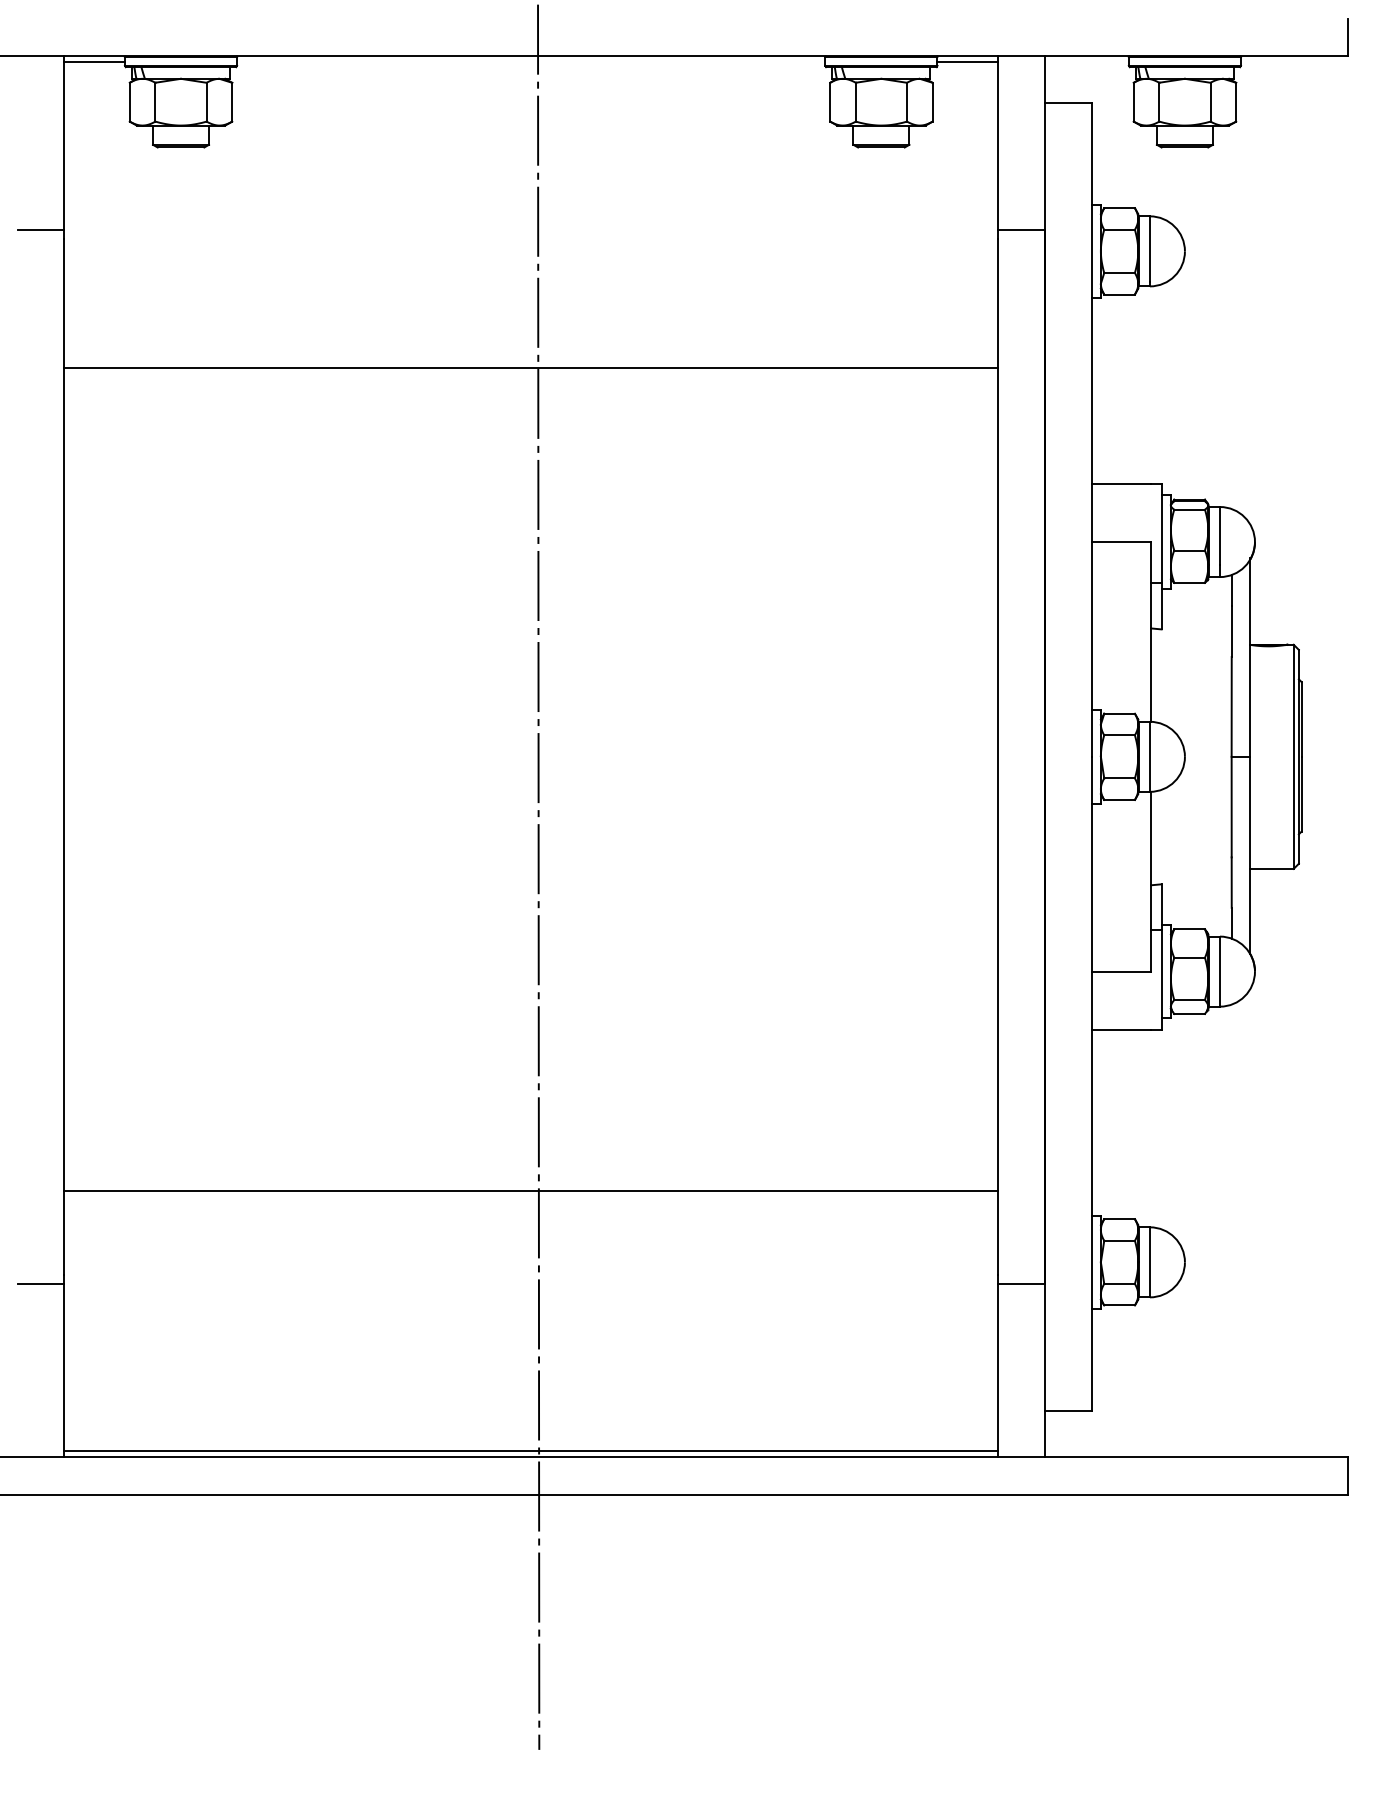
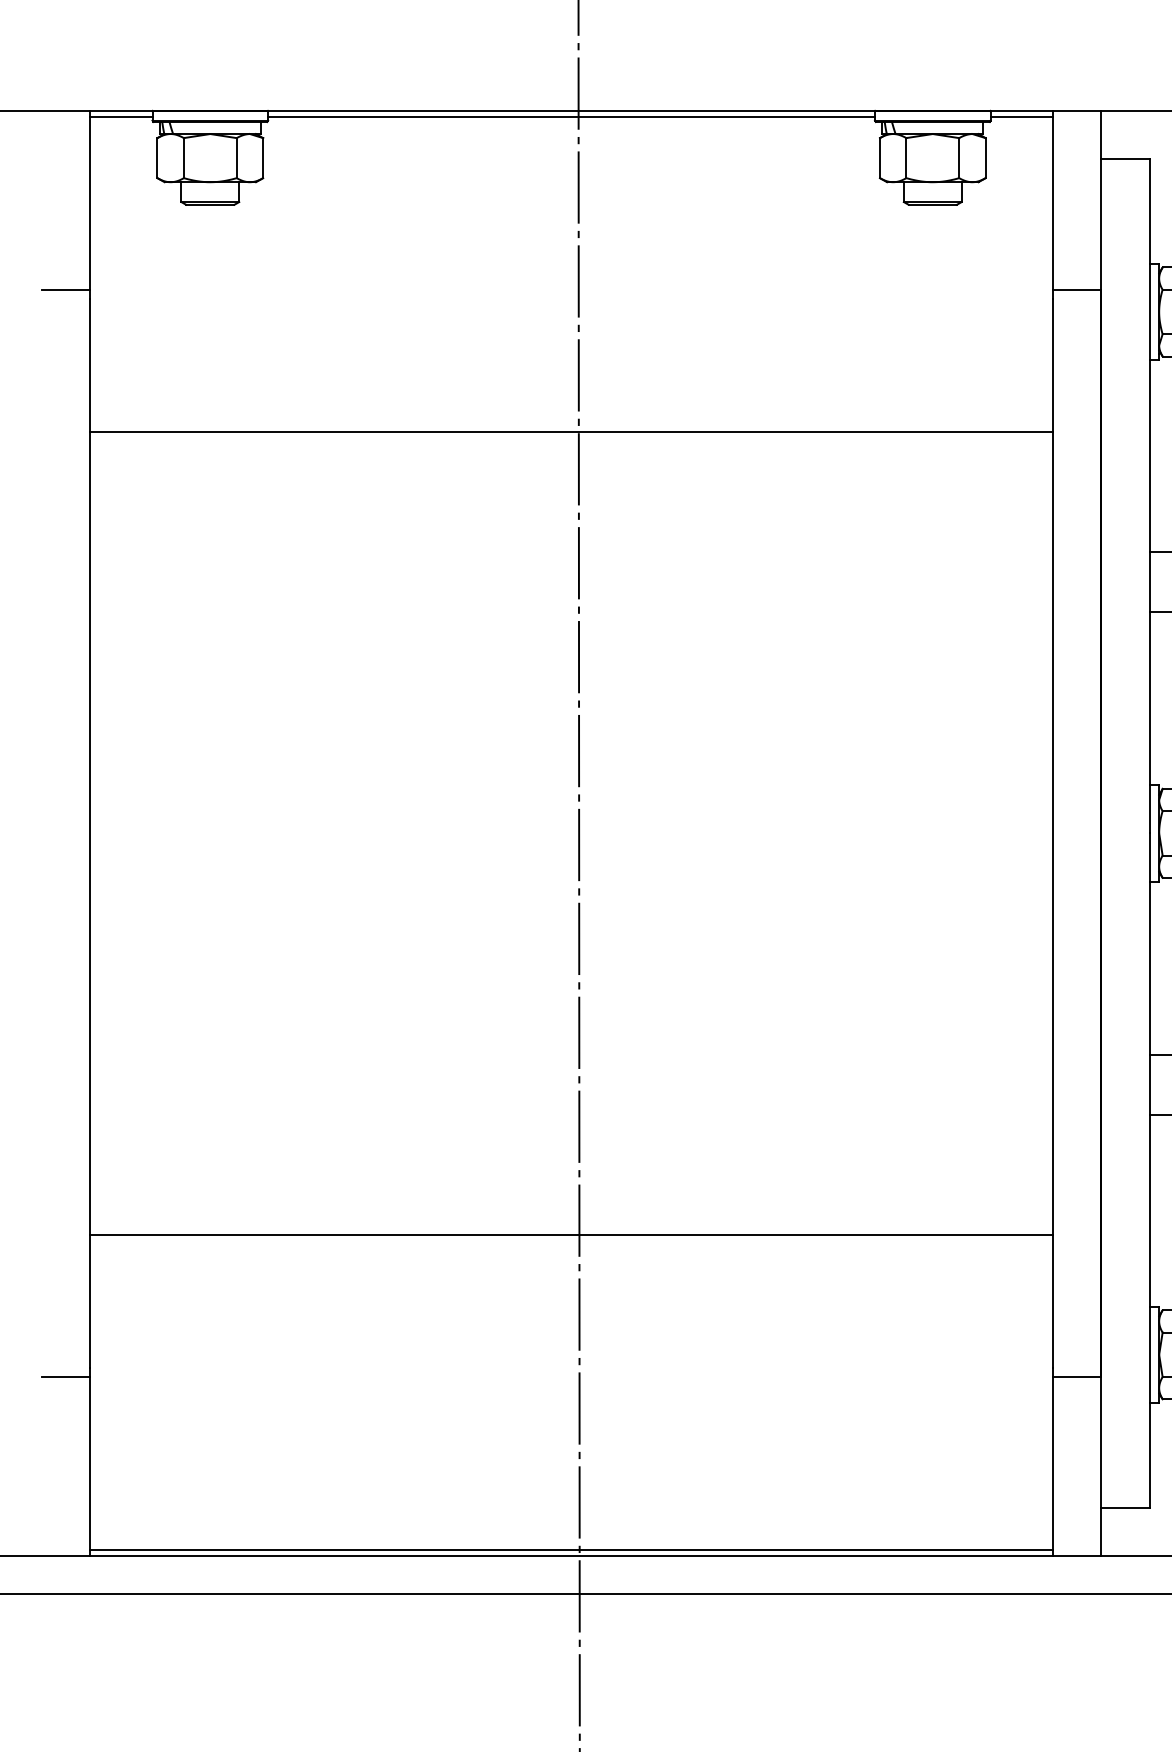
line: (531, 62) -> (571, 117), added
line: (531, 1191) -> (571, 1235), moved

